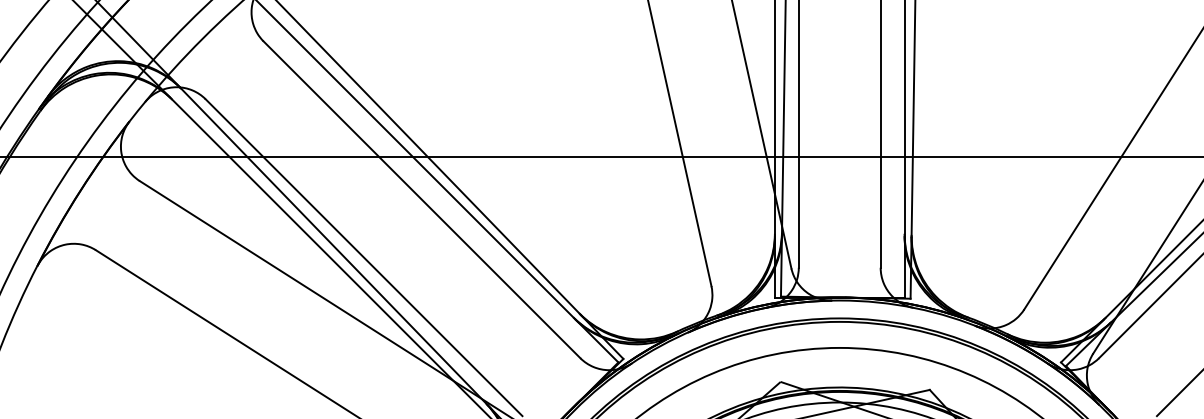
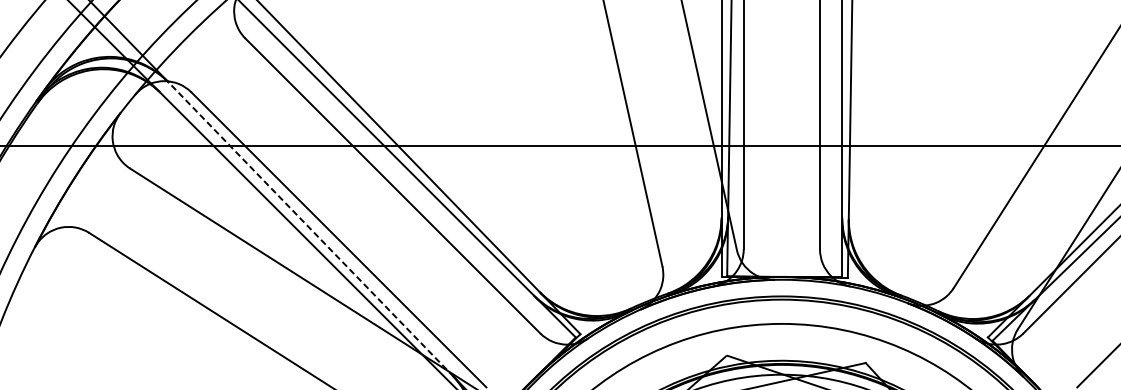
line: (333, 246) -> (310, 229), solid -> dashed

